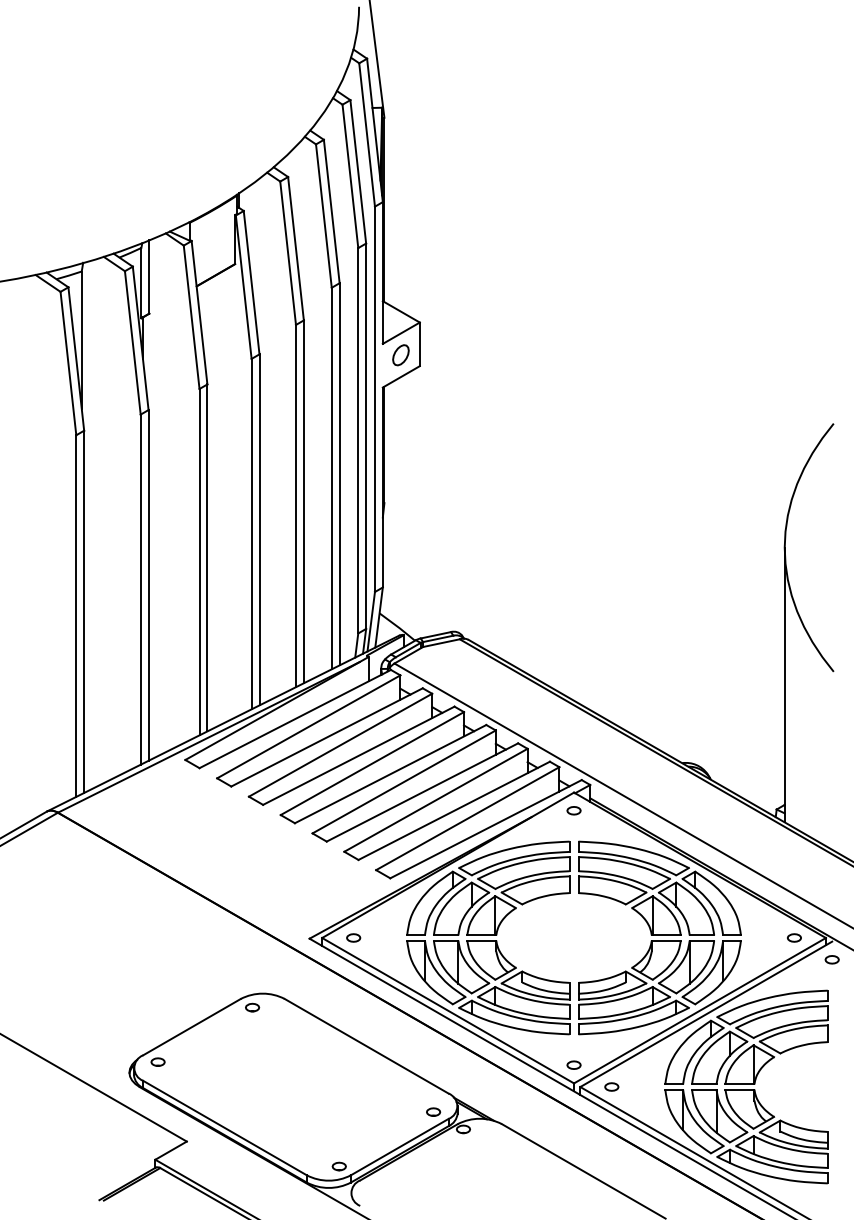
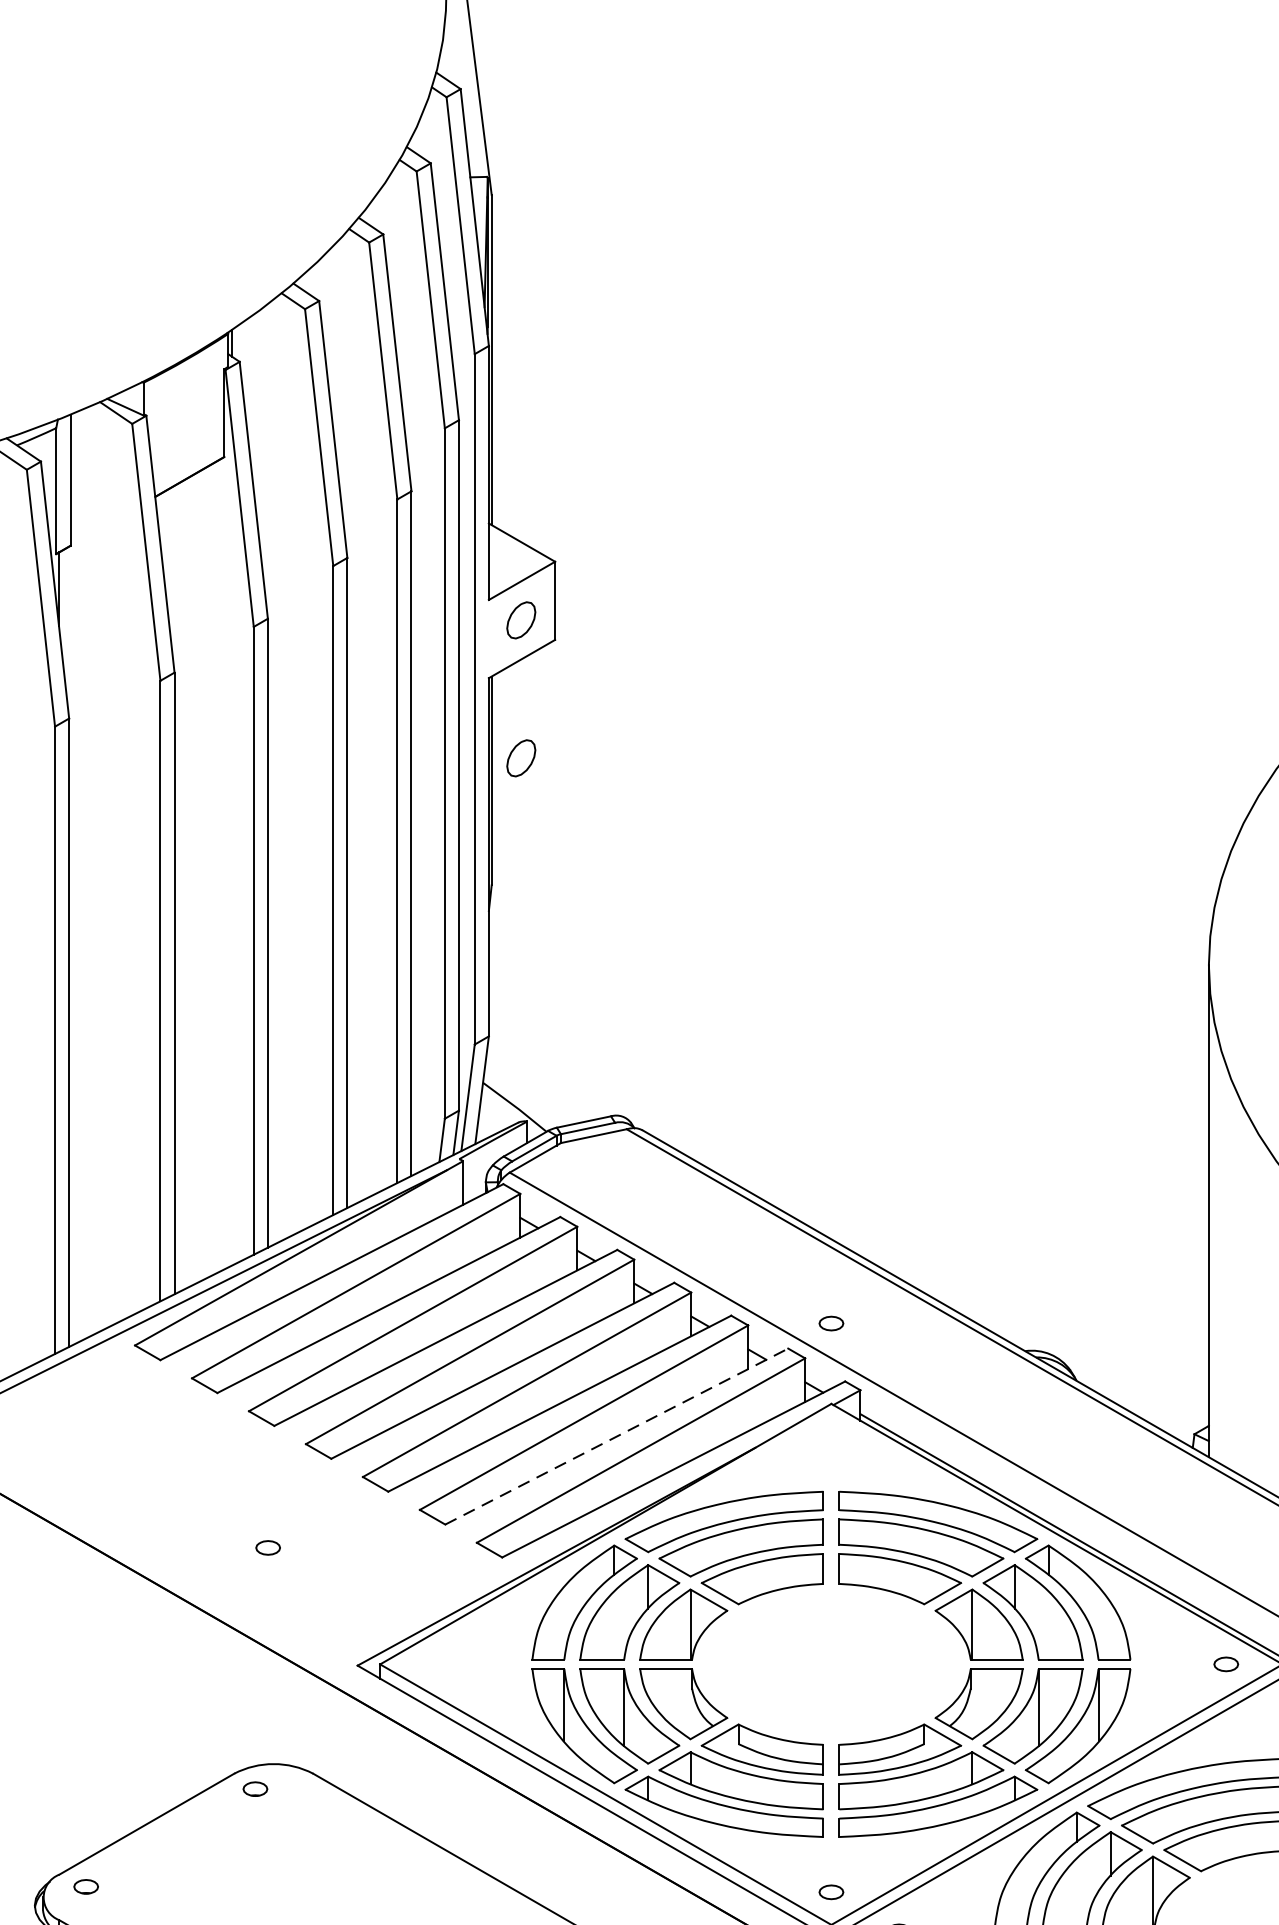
part: (400, 432) -> (520, 758), added
line: (454, 810) -> (617, 1435), solid -> dashed
part: (573, 810) -> (830, 1323), moved
part: (353, 937) -> (267, 1547), moved

